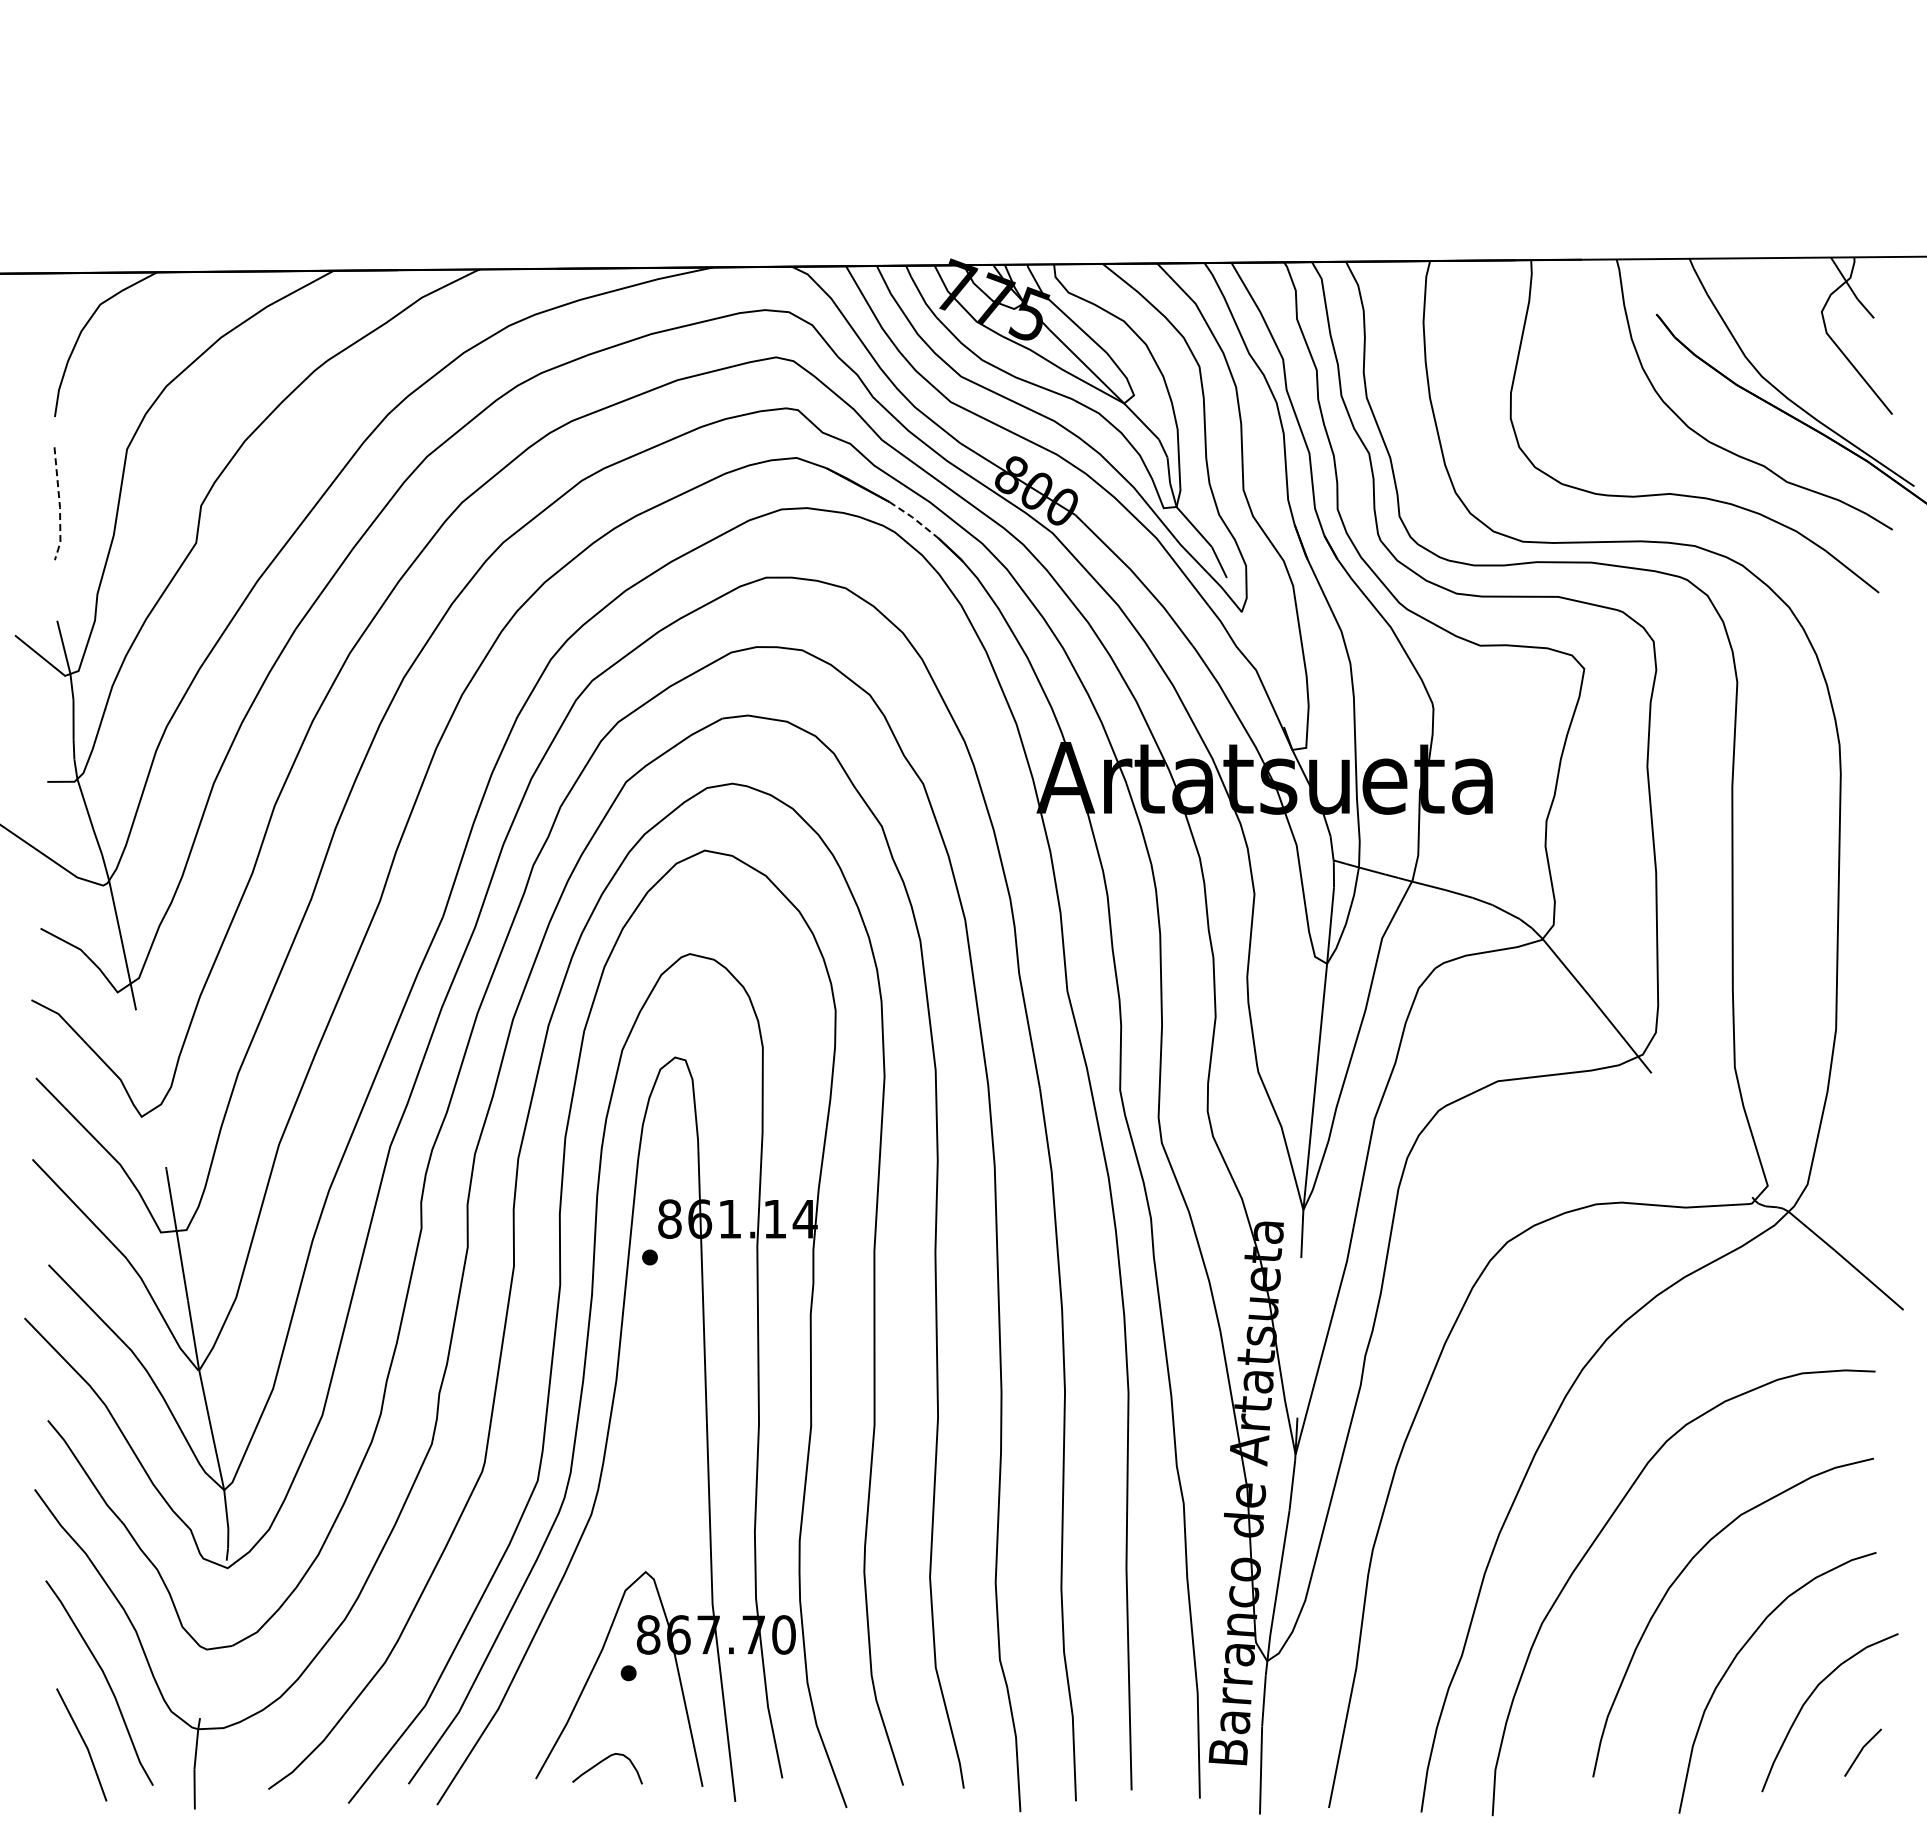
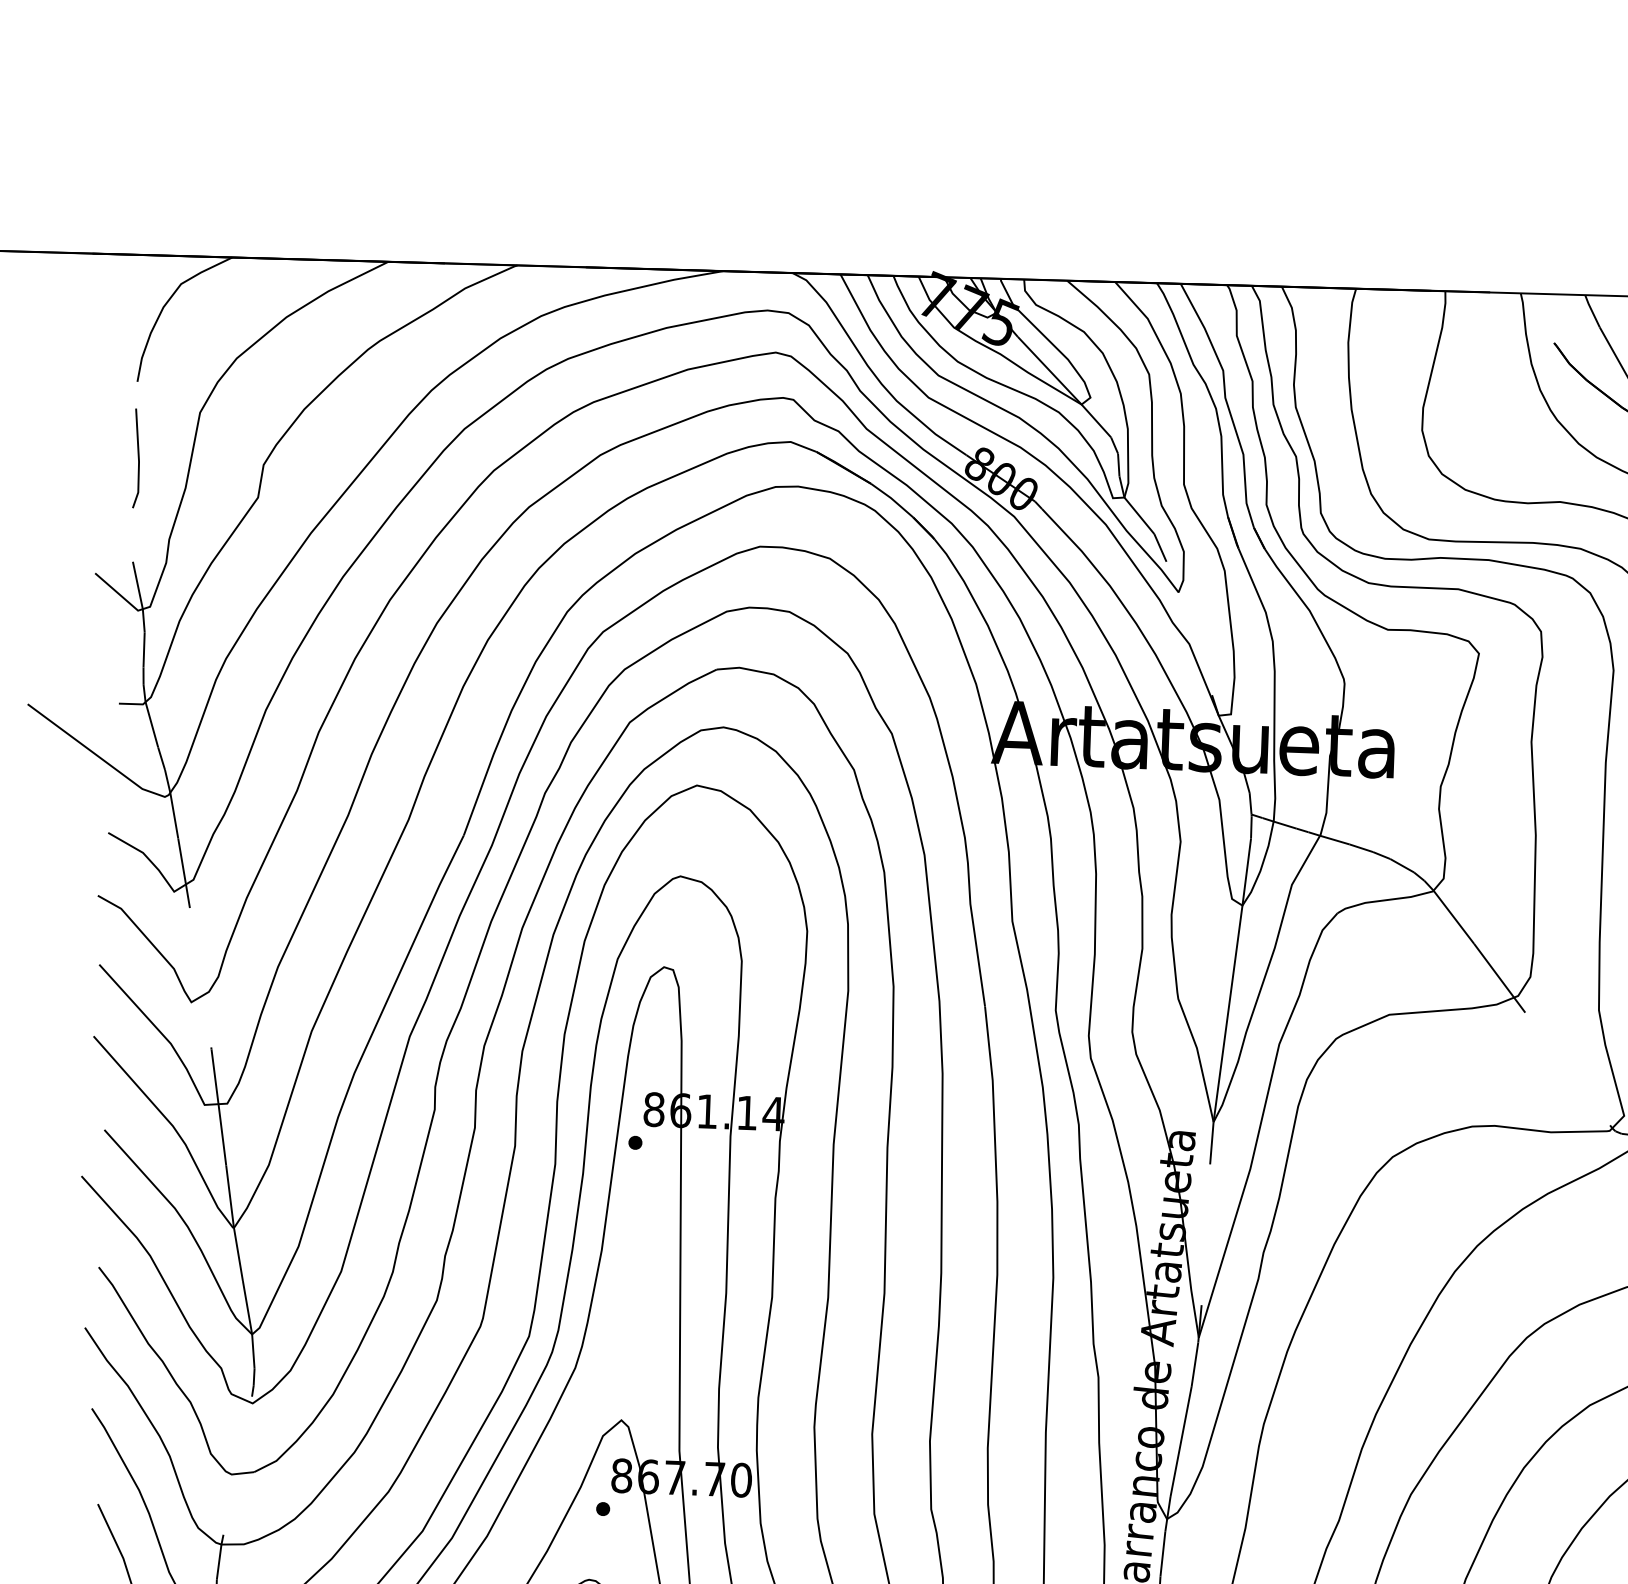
line: (59, 505) -> (138, 460), dashed -> solid
line: (914, 519) -> (892, 500), dashed -> solid

